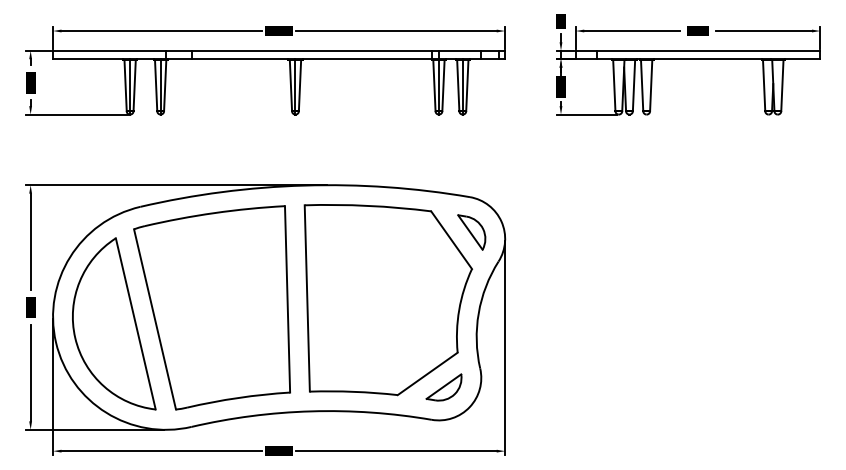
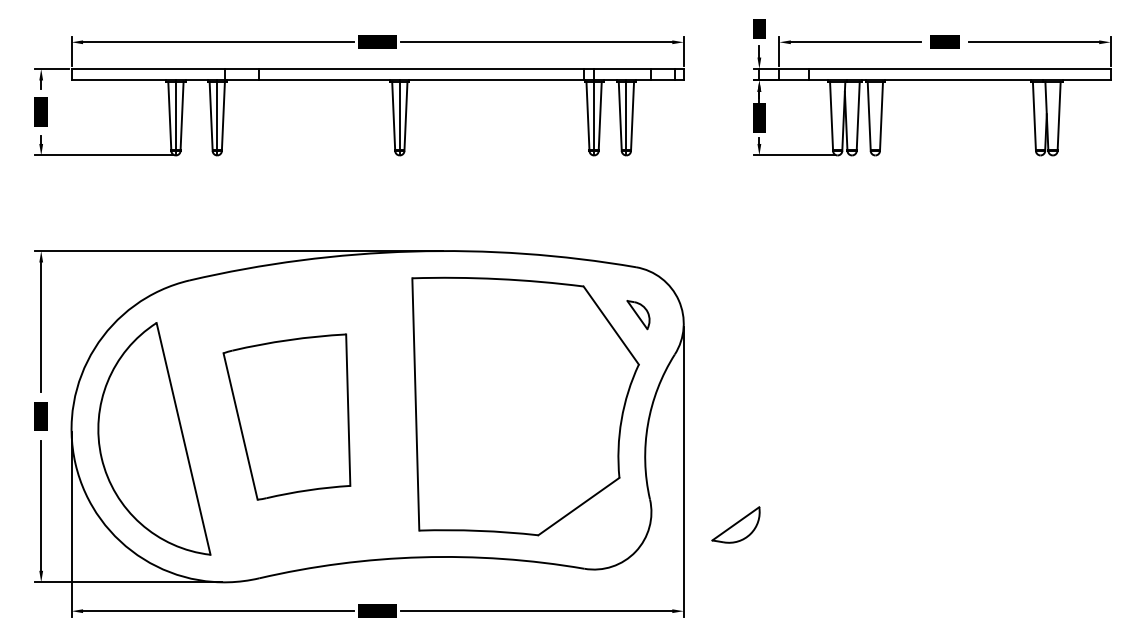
part: (471, 232) -> (638, 314), size x0.6
part: (211, 307) -> (286, 416), size x0.6
part: (443, 387) -> (735, 524), moved

